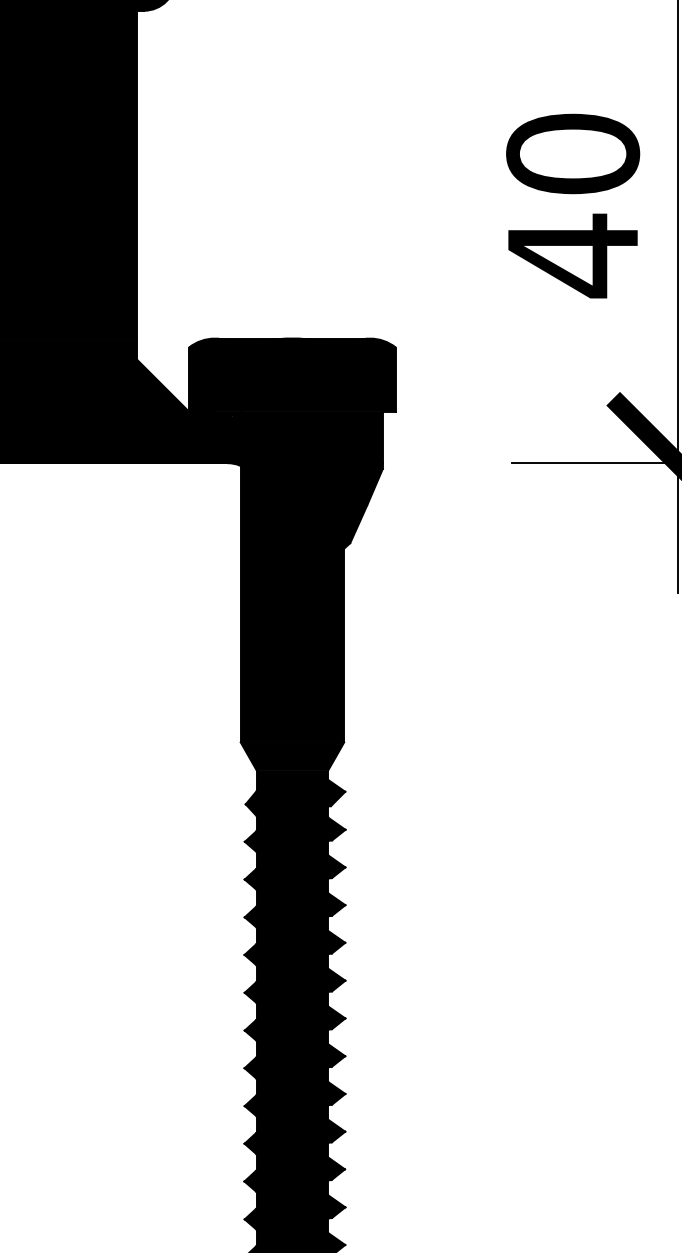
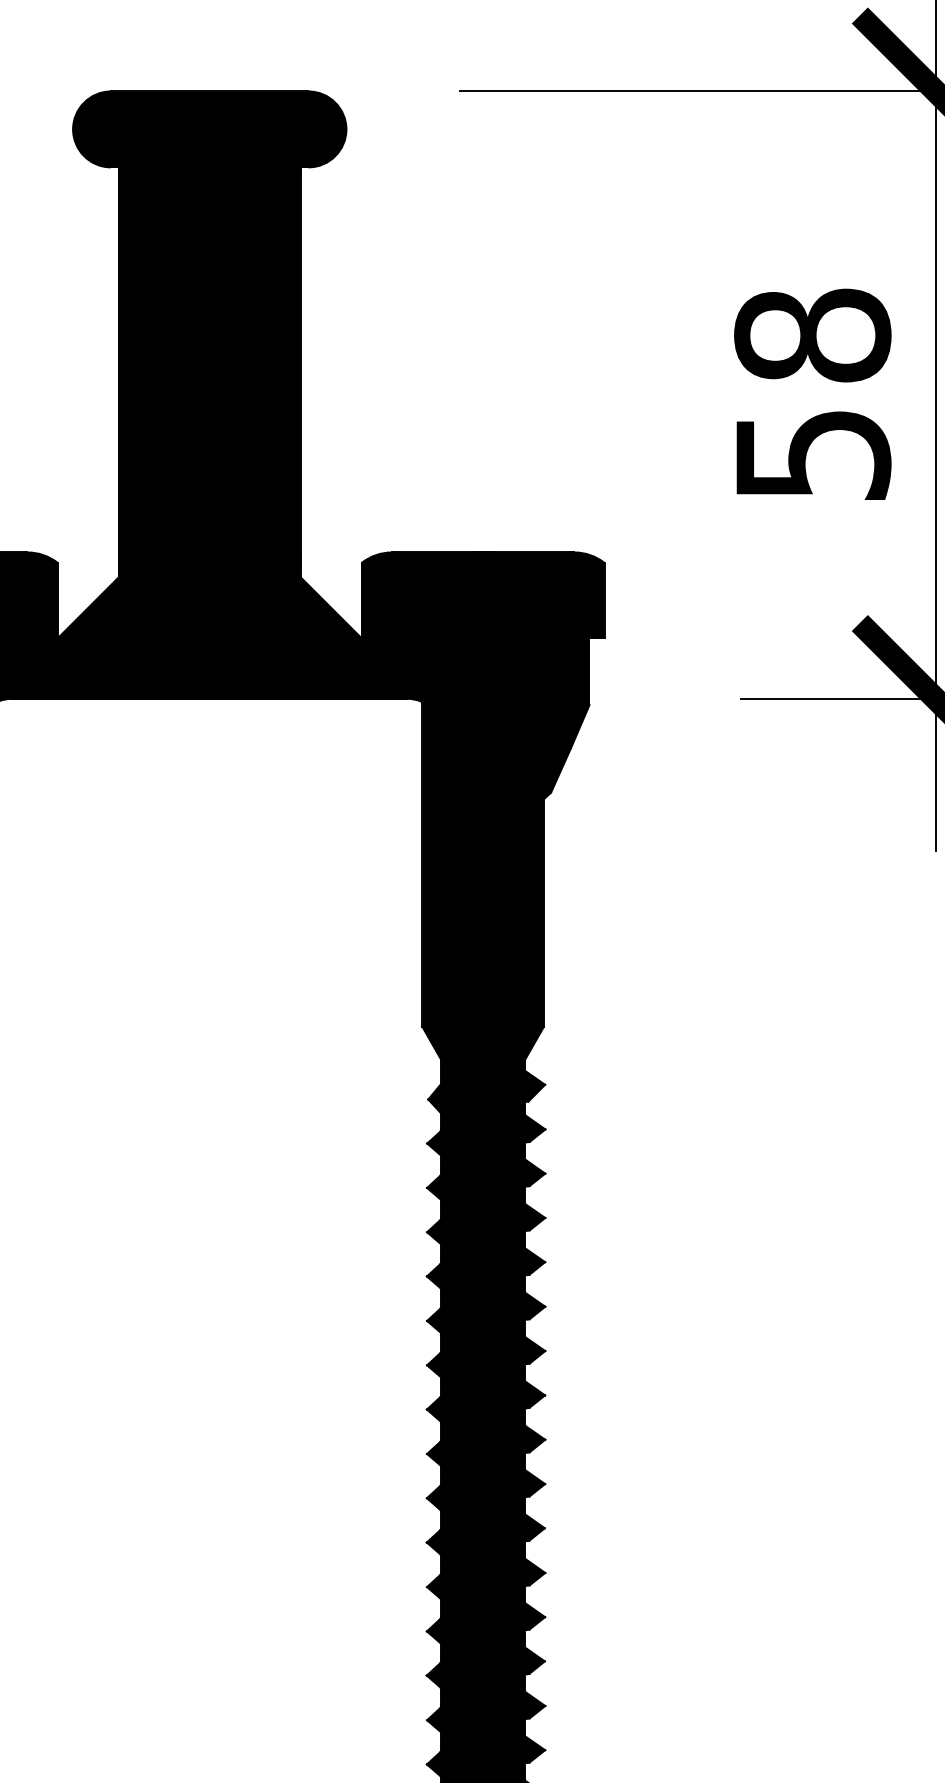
text: (572, 205) -> (812, 396), 40 -> 58

